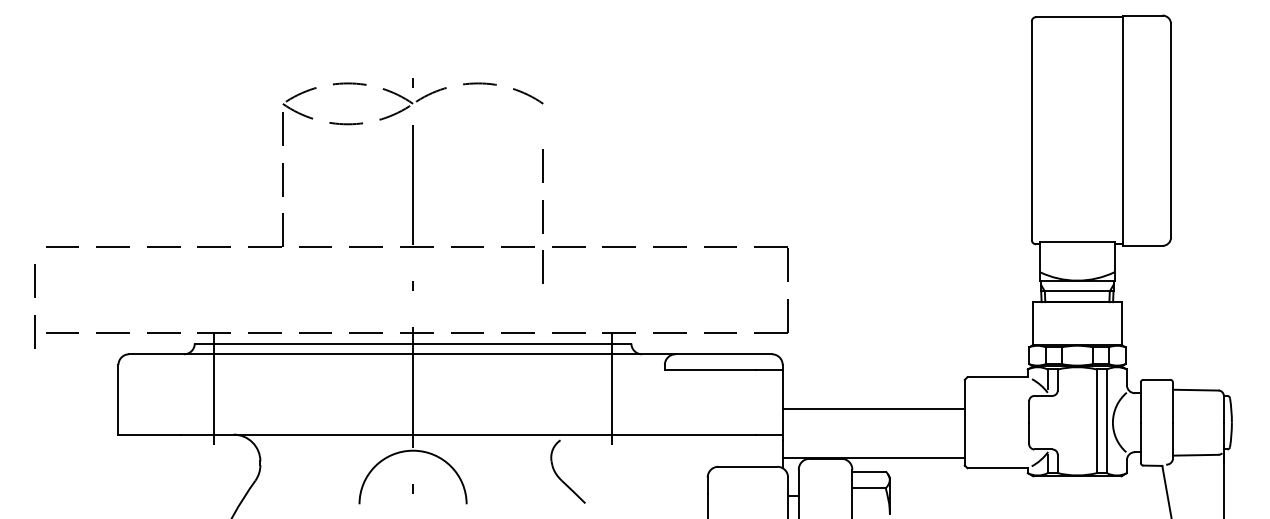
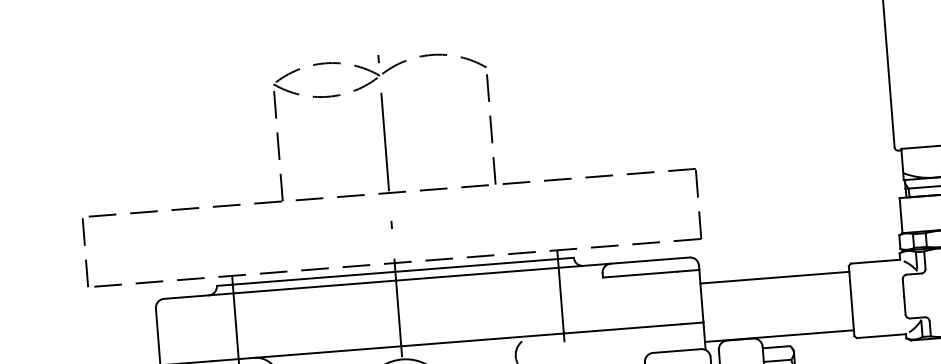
line: (542, 216) -> (490, 129), moved
line: (34, 297) -> (84, 245), moved
line: (873, 408) -> (774, 277), moved

